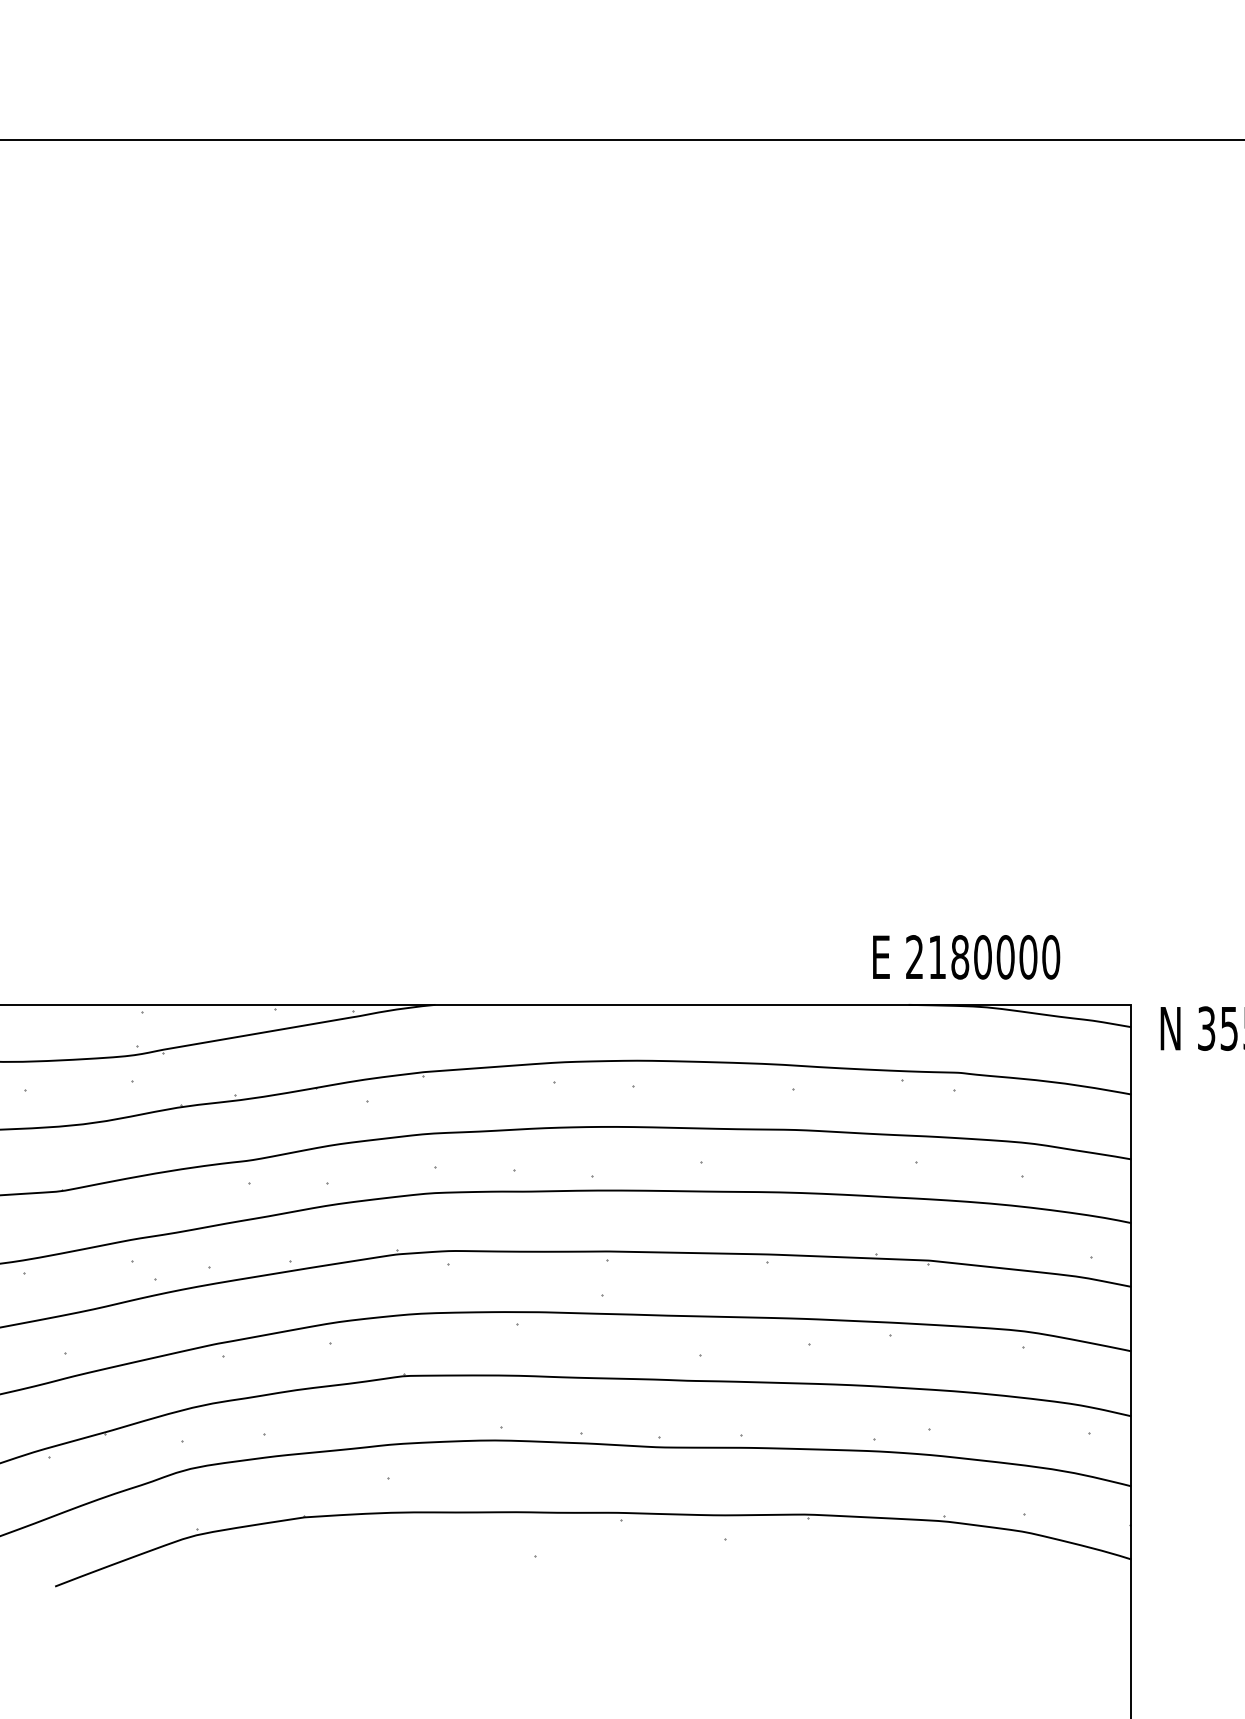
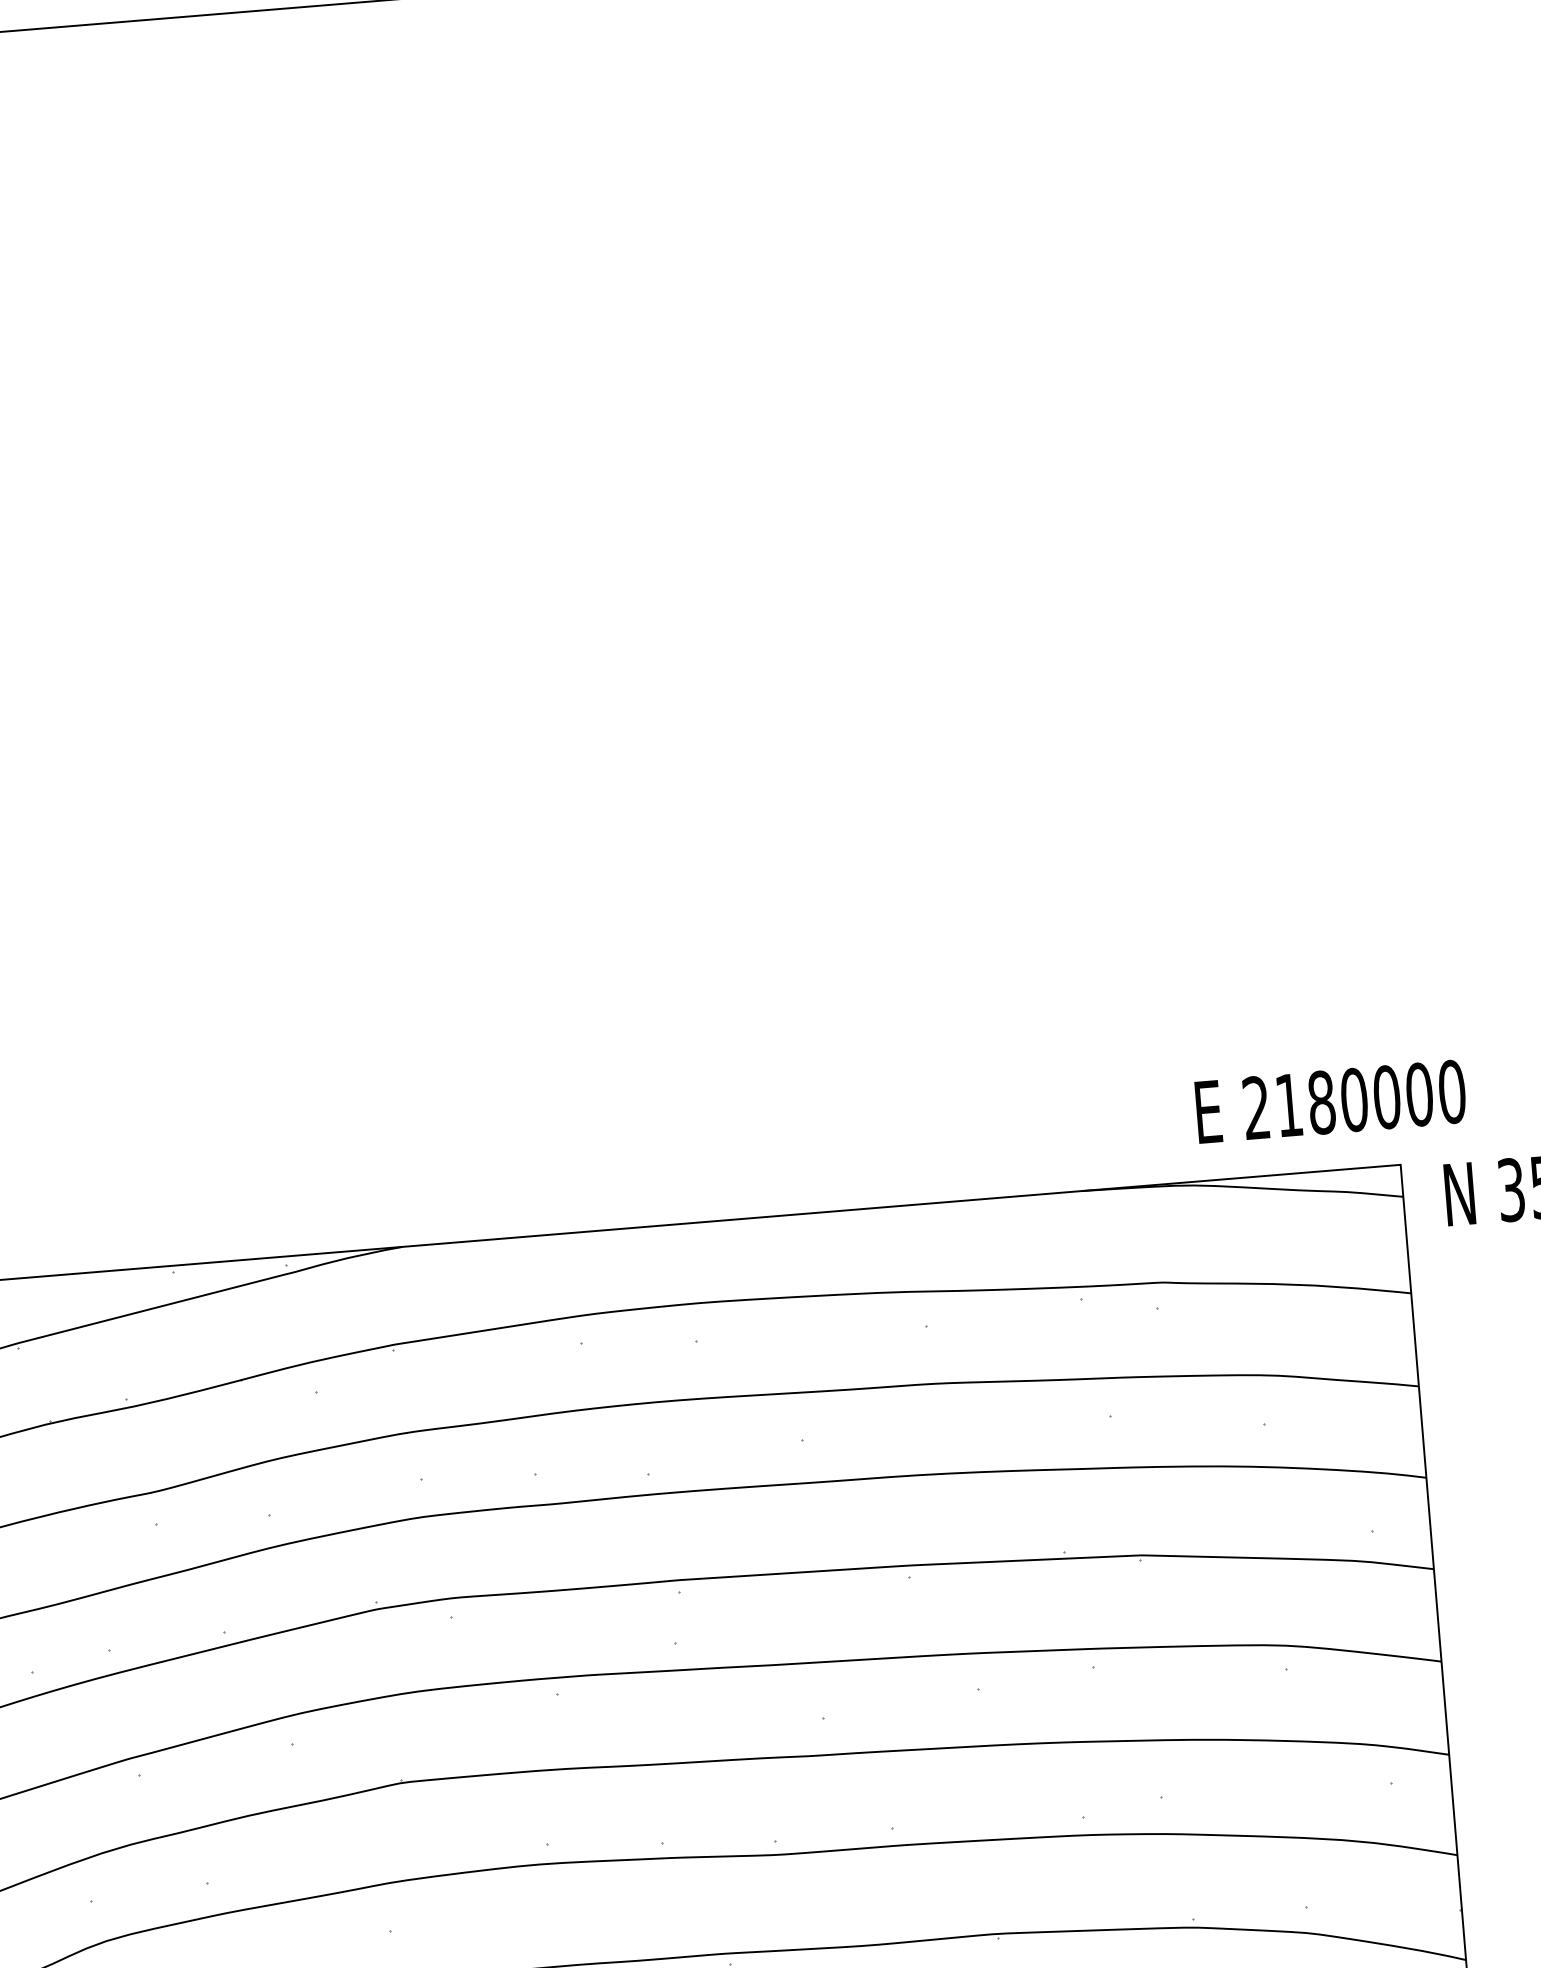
text: (966, 957) -> (1330, 1102), moved

